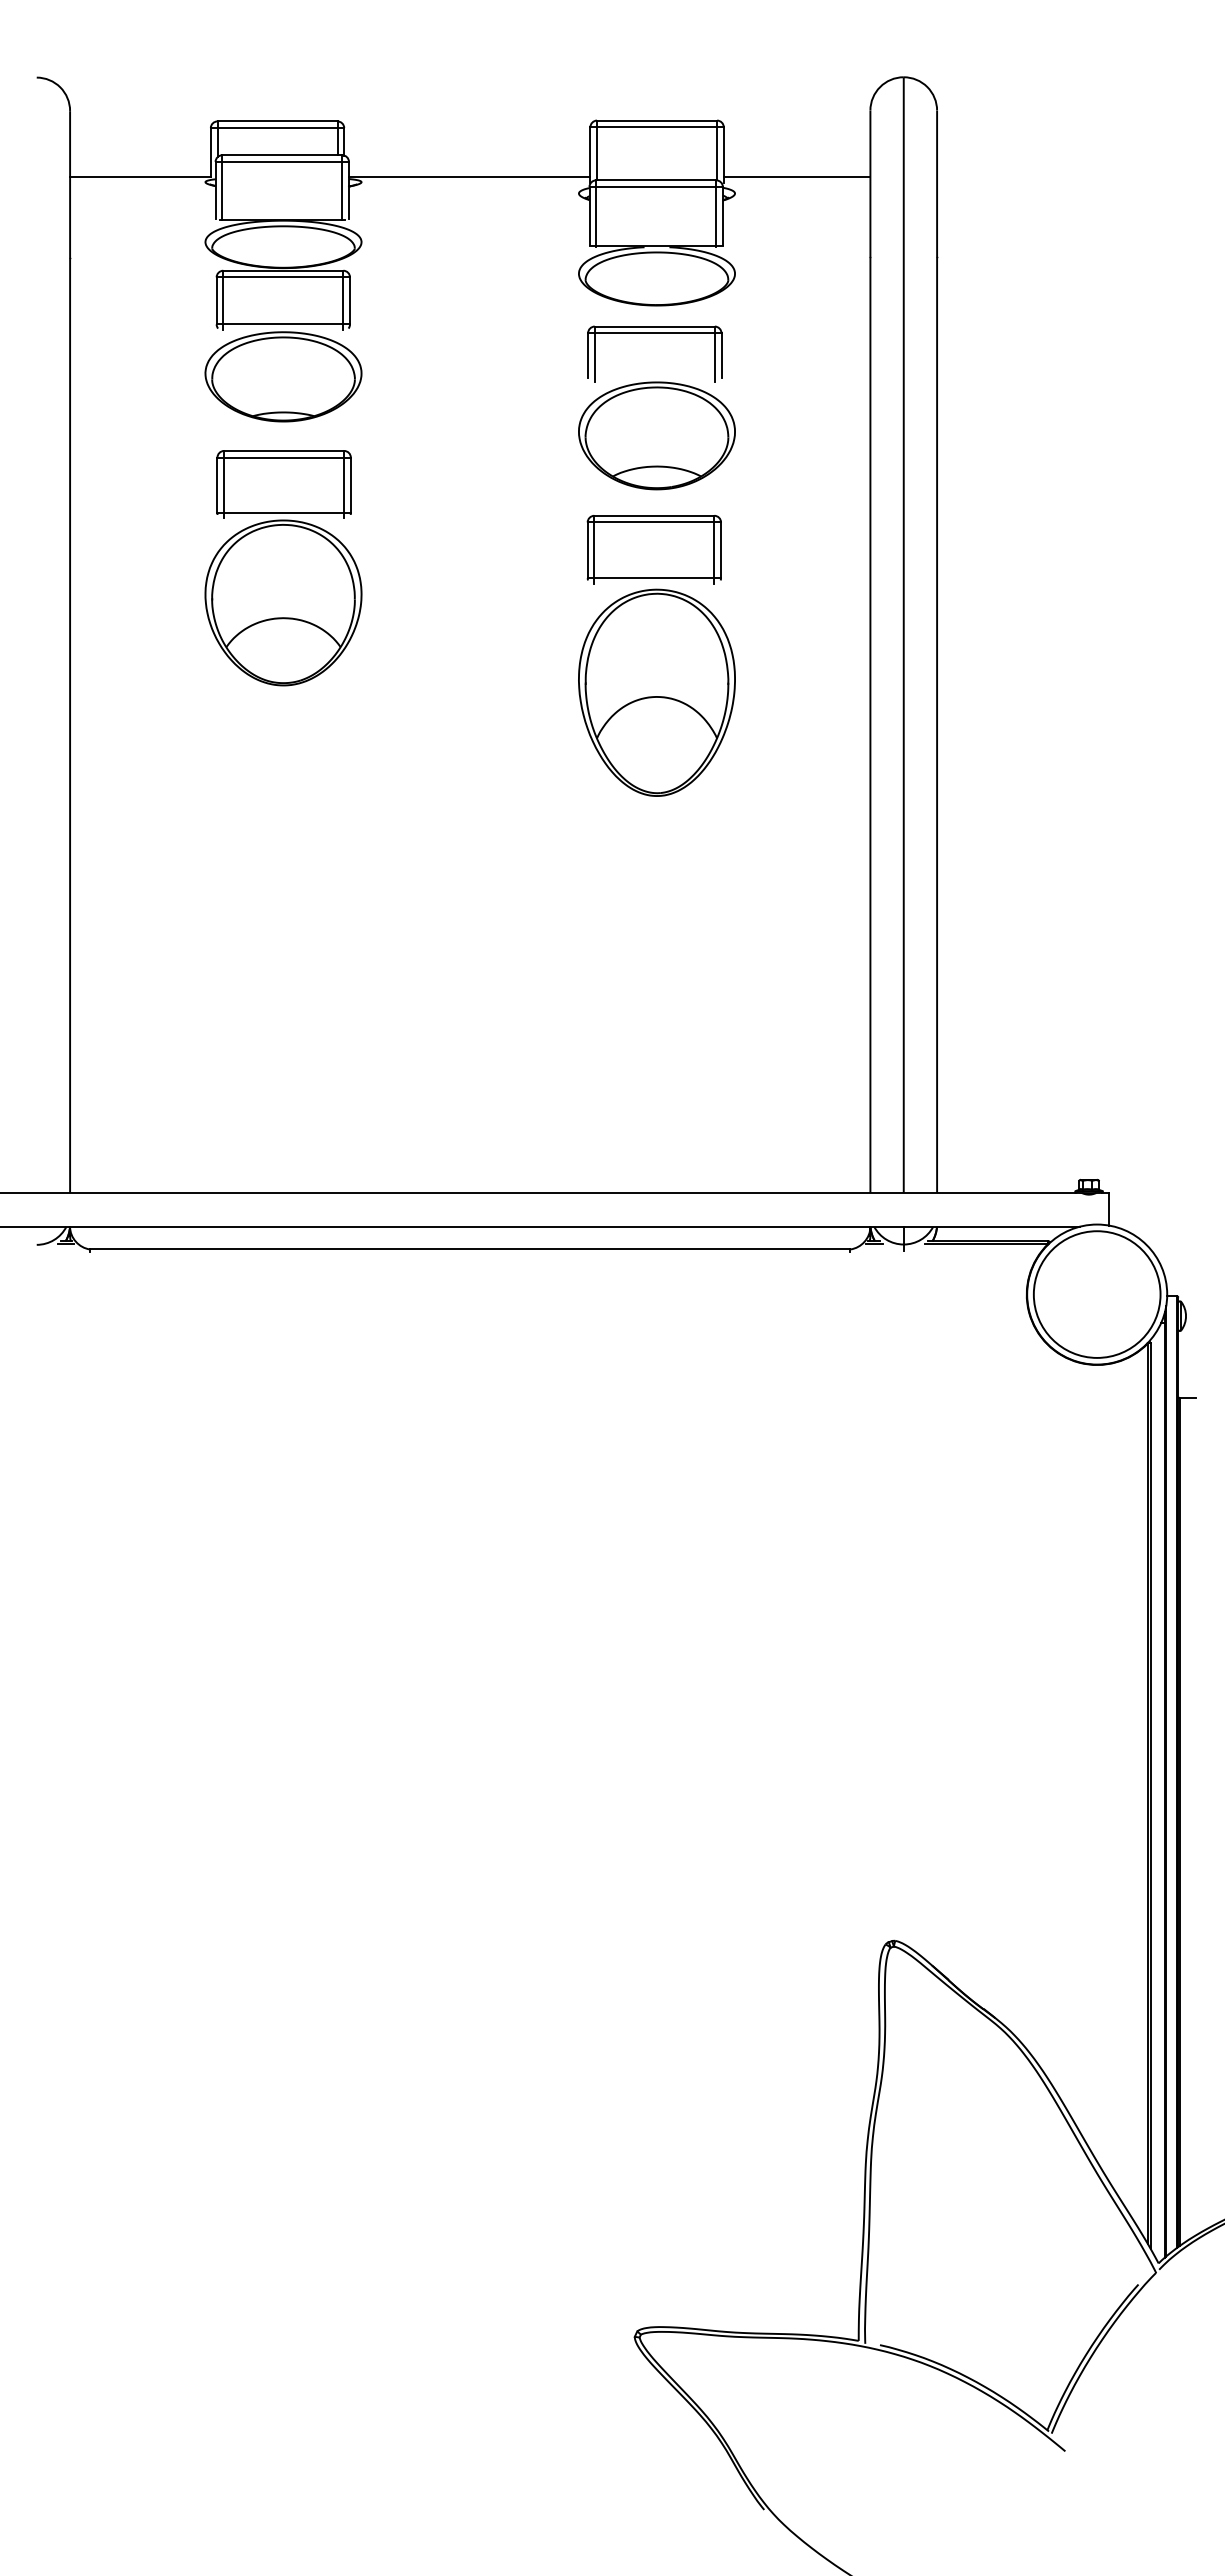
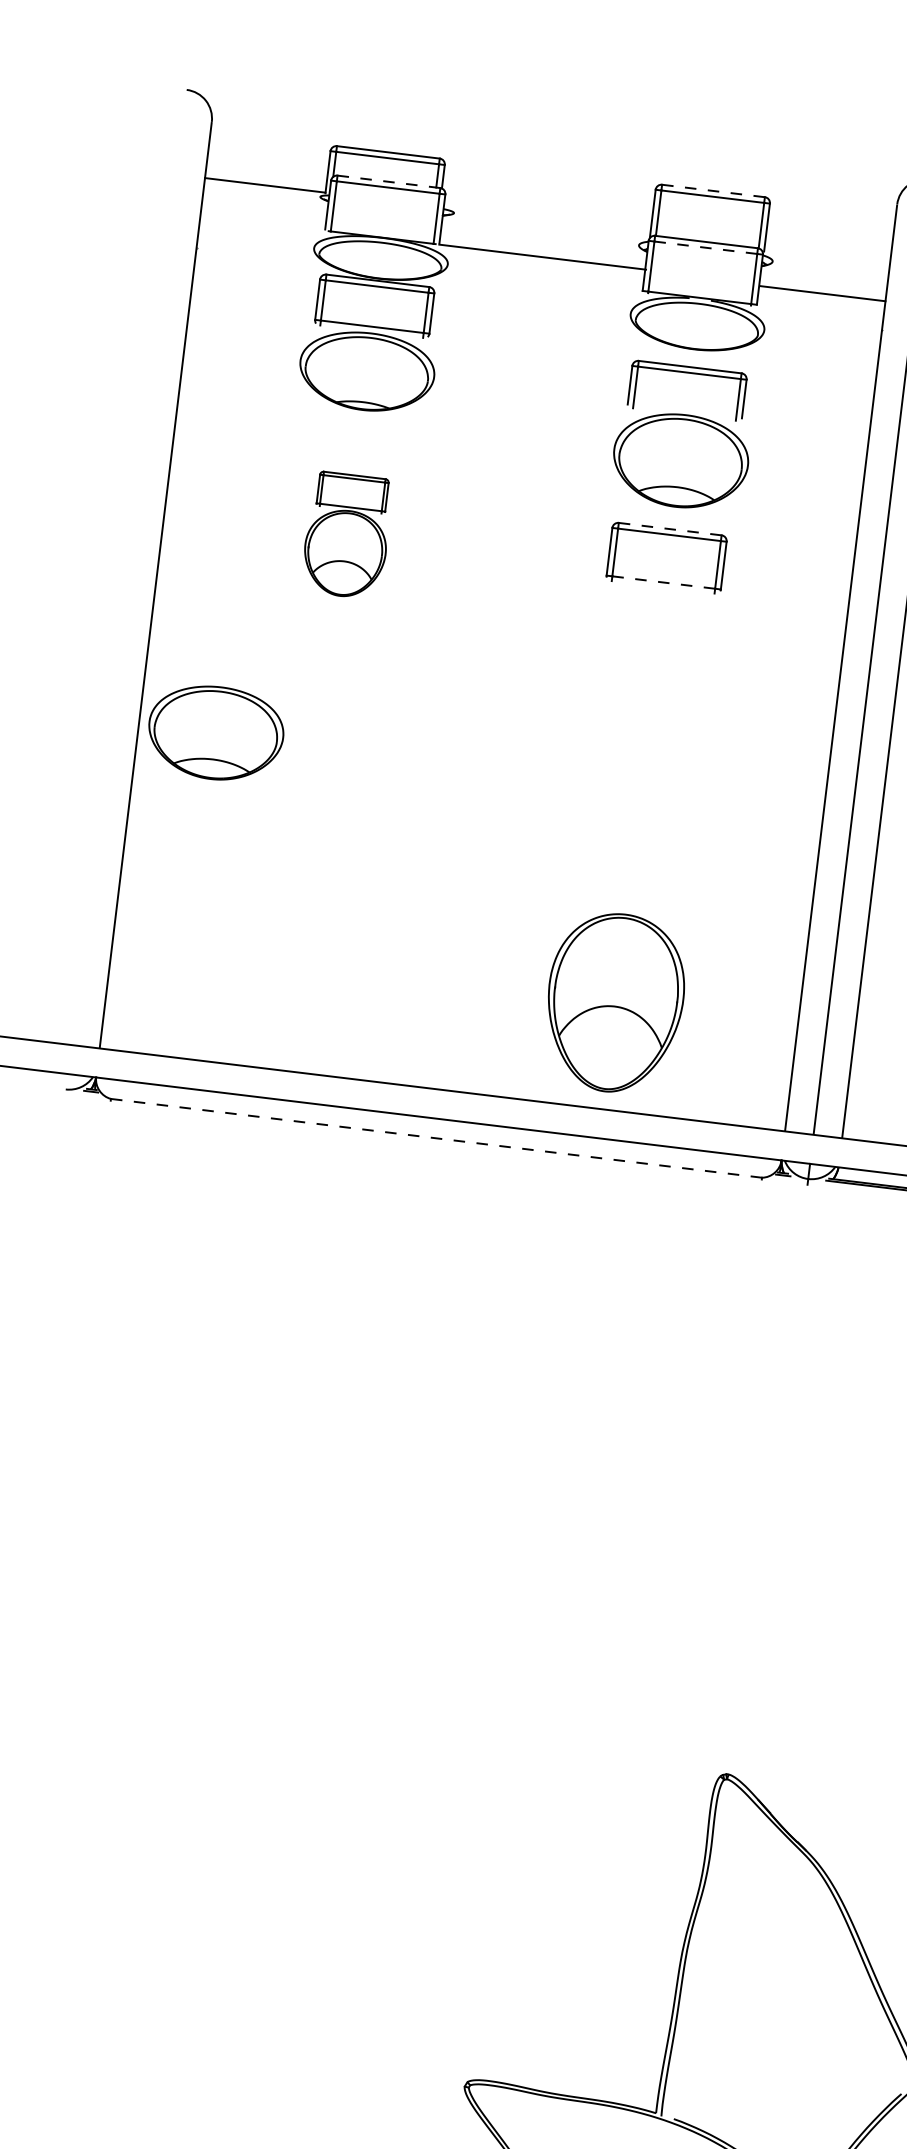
line: (656, 120) -> (713, 190), solid -> dashed
line: (281, 155) -> (388, 181), solid -> dashed
line: (469, 176) -> (542, 257), moved
line: (796, 176) -> (822, 293), moved
line: (655, 187) -> (705, 248), solid -> dashed
line: (654, 515) -> (670, 528), solid -> dashed
part: (283, 568) -> (347, 535), size x0.6
line: (654, 578) -> (663, 582), solid -> dashed
part: (656, 692) -> (614, 1002), moved
part: (159, 813) -> (215, 732), added
line: (469, 1249) -> (435, 1138), solid -> dashed

